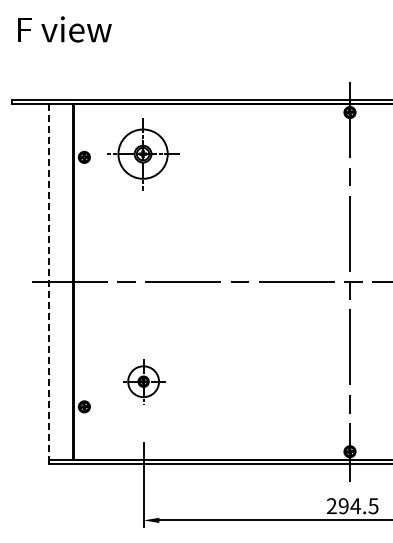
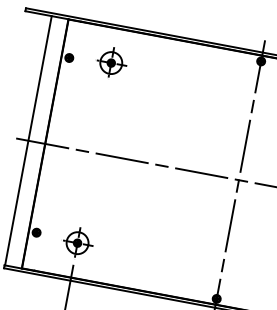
part: (144, 152) -> (112, 62), size x0.62
line: (49, 282) -> (28, 141), dashed -> solid
part: (144, 381) -> (78, 243), moved

